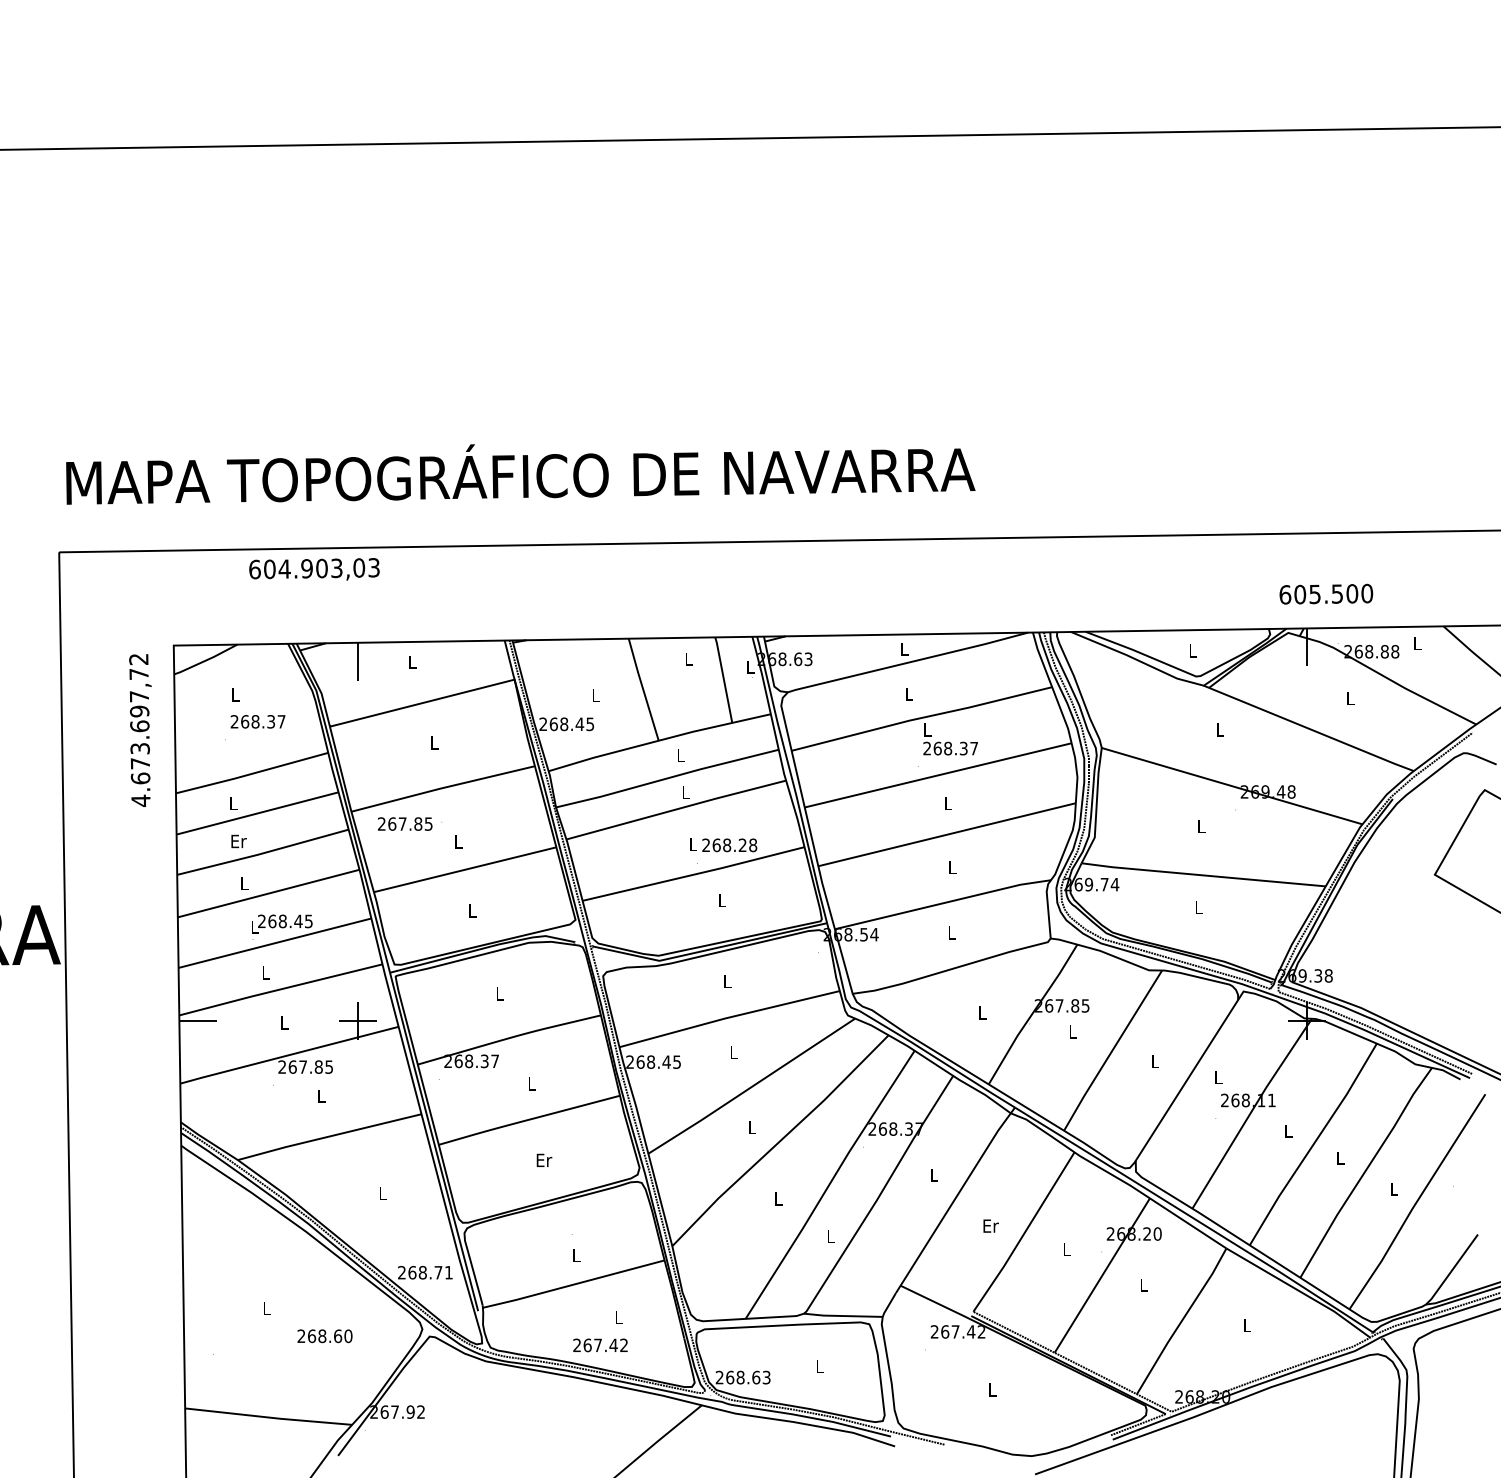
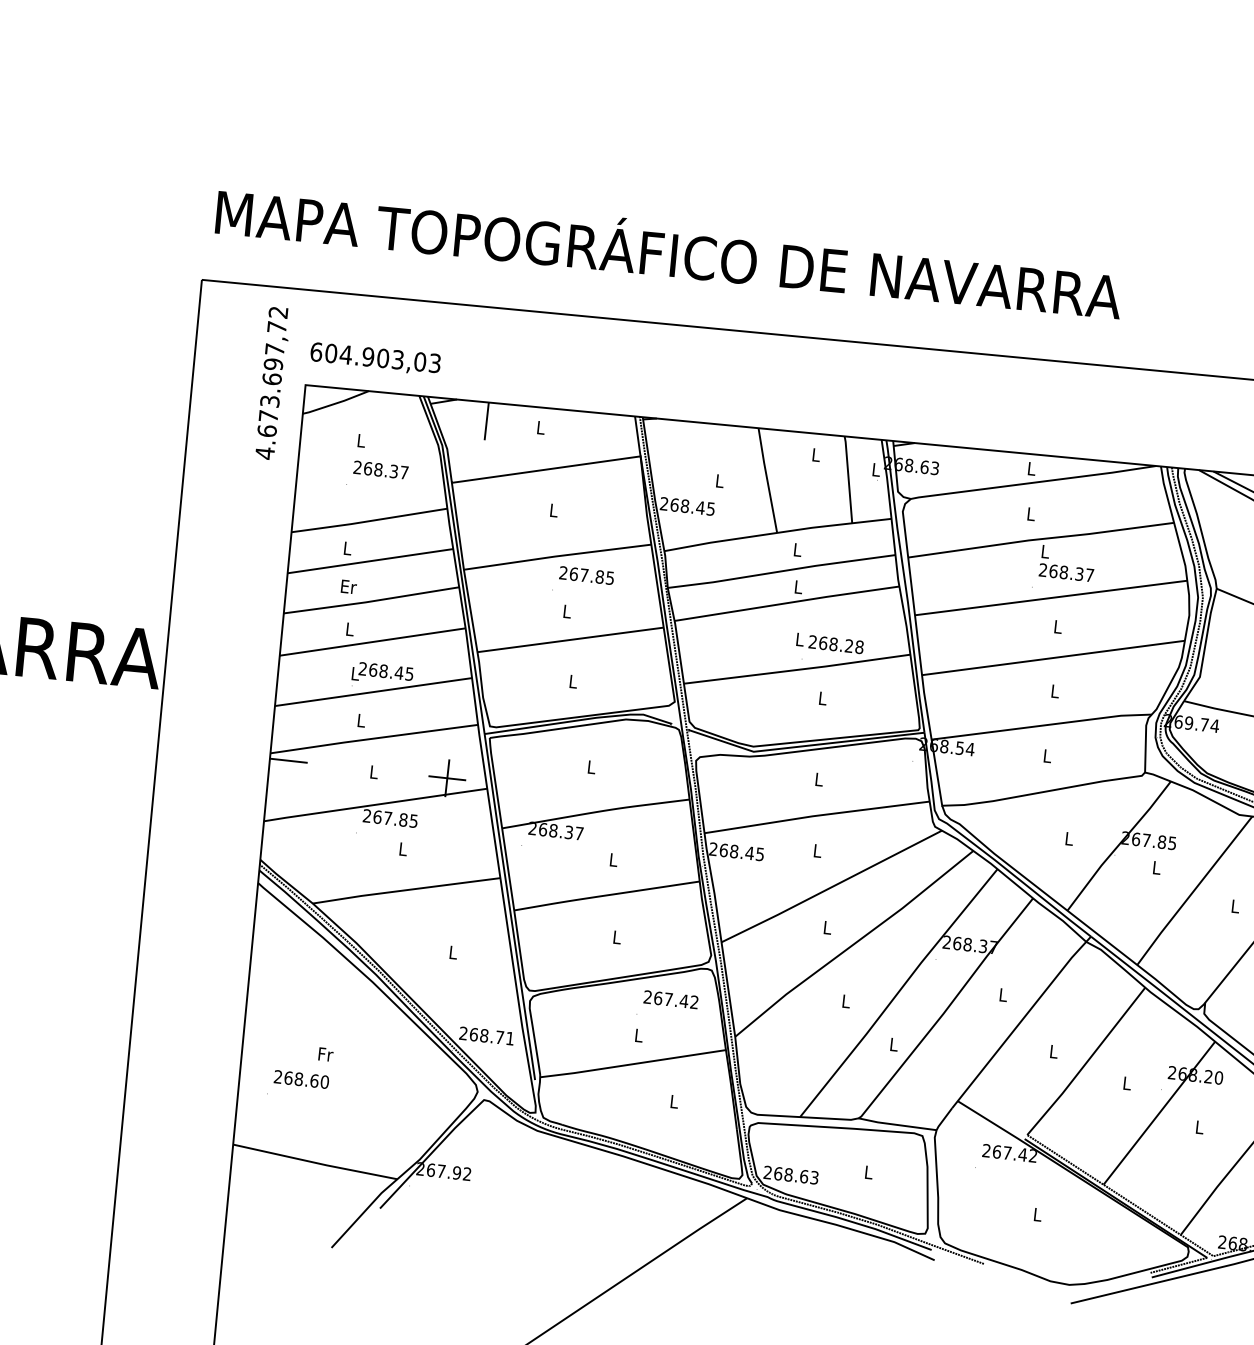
text: (314, 569) -> (375, 358), moved
text: (140, 730) -> (272, 383), moved
text: (405, 823) -> (587, 575), moved
text: (544, 1159) -> (617, 936), Er -> L
text: (990, 1225) -> (1053, 1051), Er -> L
text: (267, 1308) -> (325, 1054), L -> Fr
text: (324, 1336) -> (301, 1079), moved
text: (600, 1345) -> (671, 999), moved

